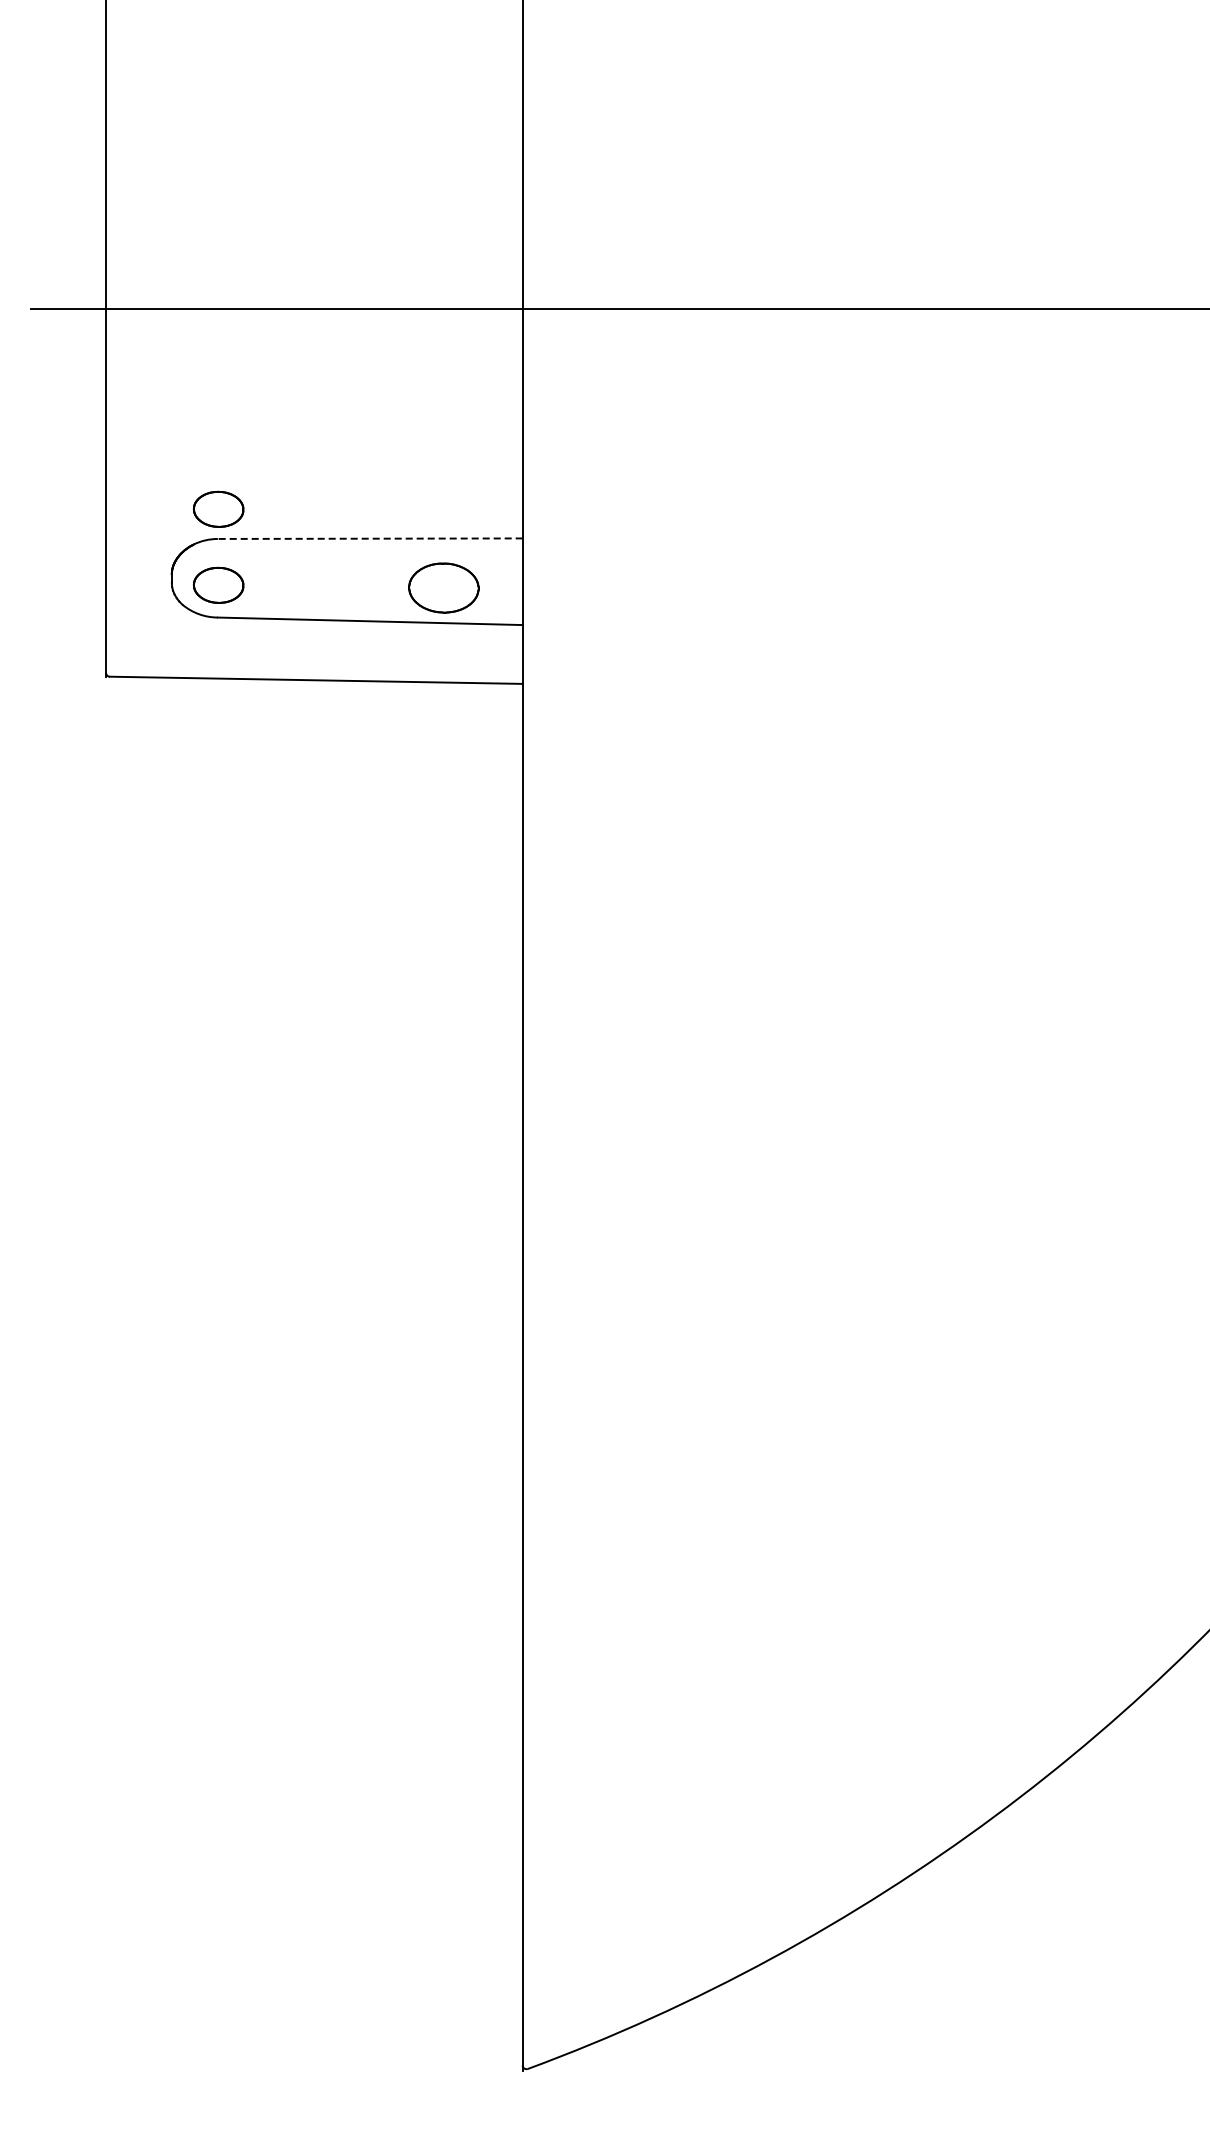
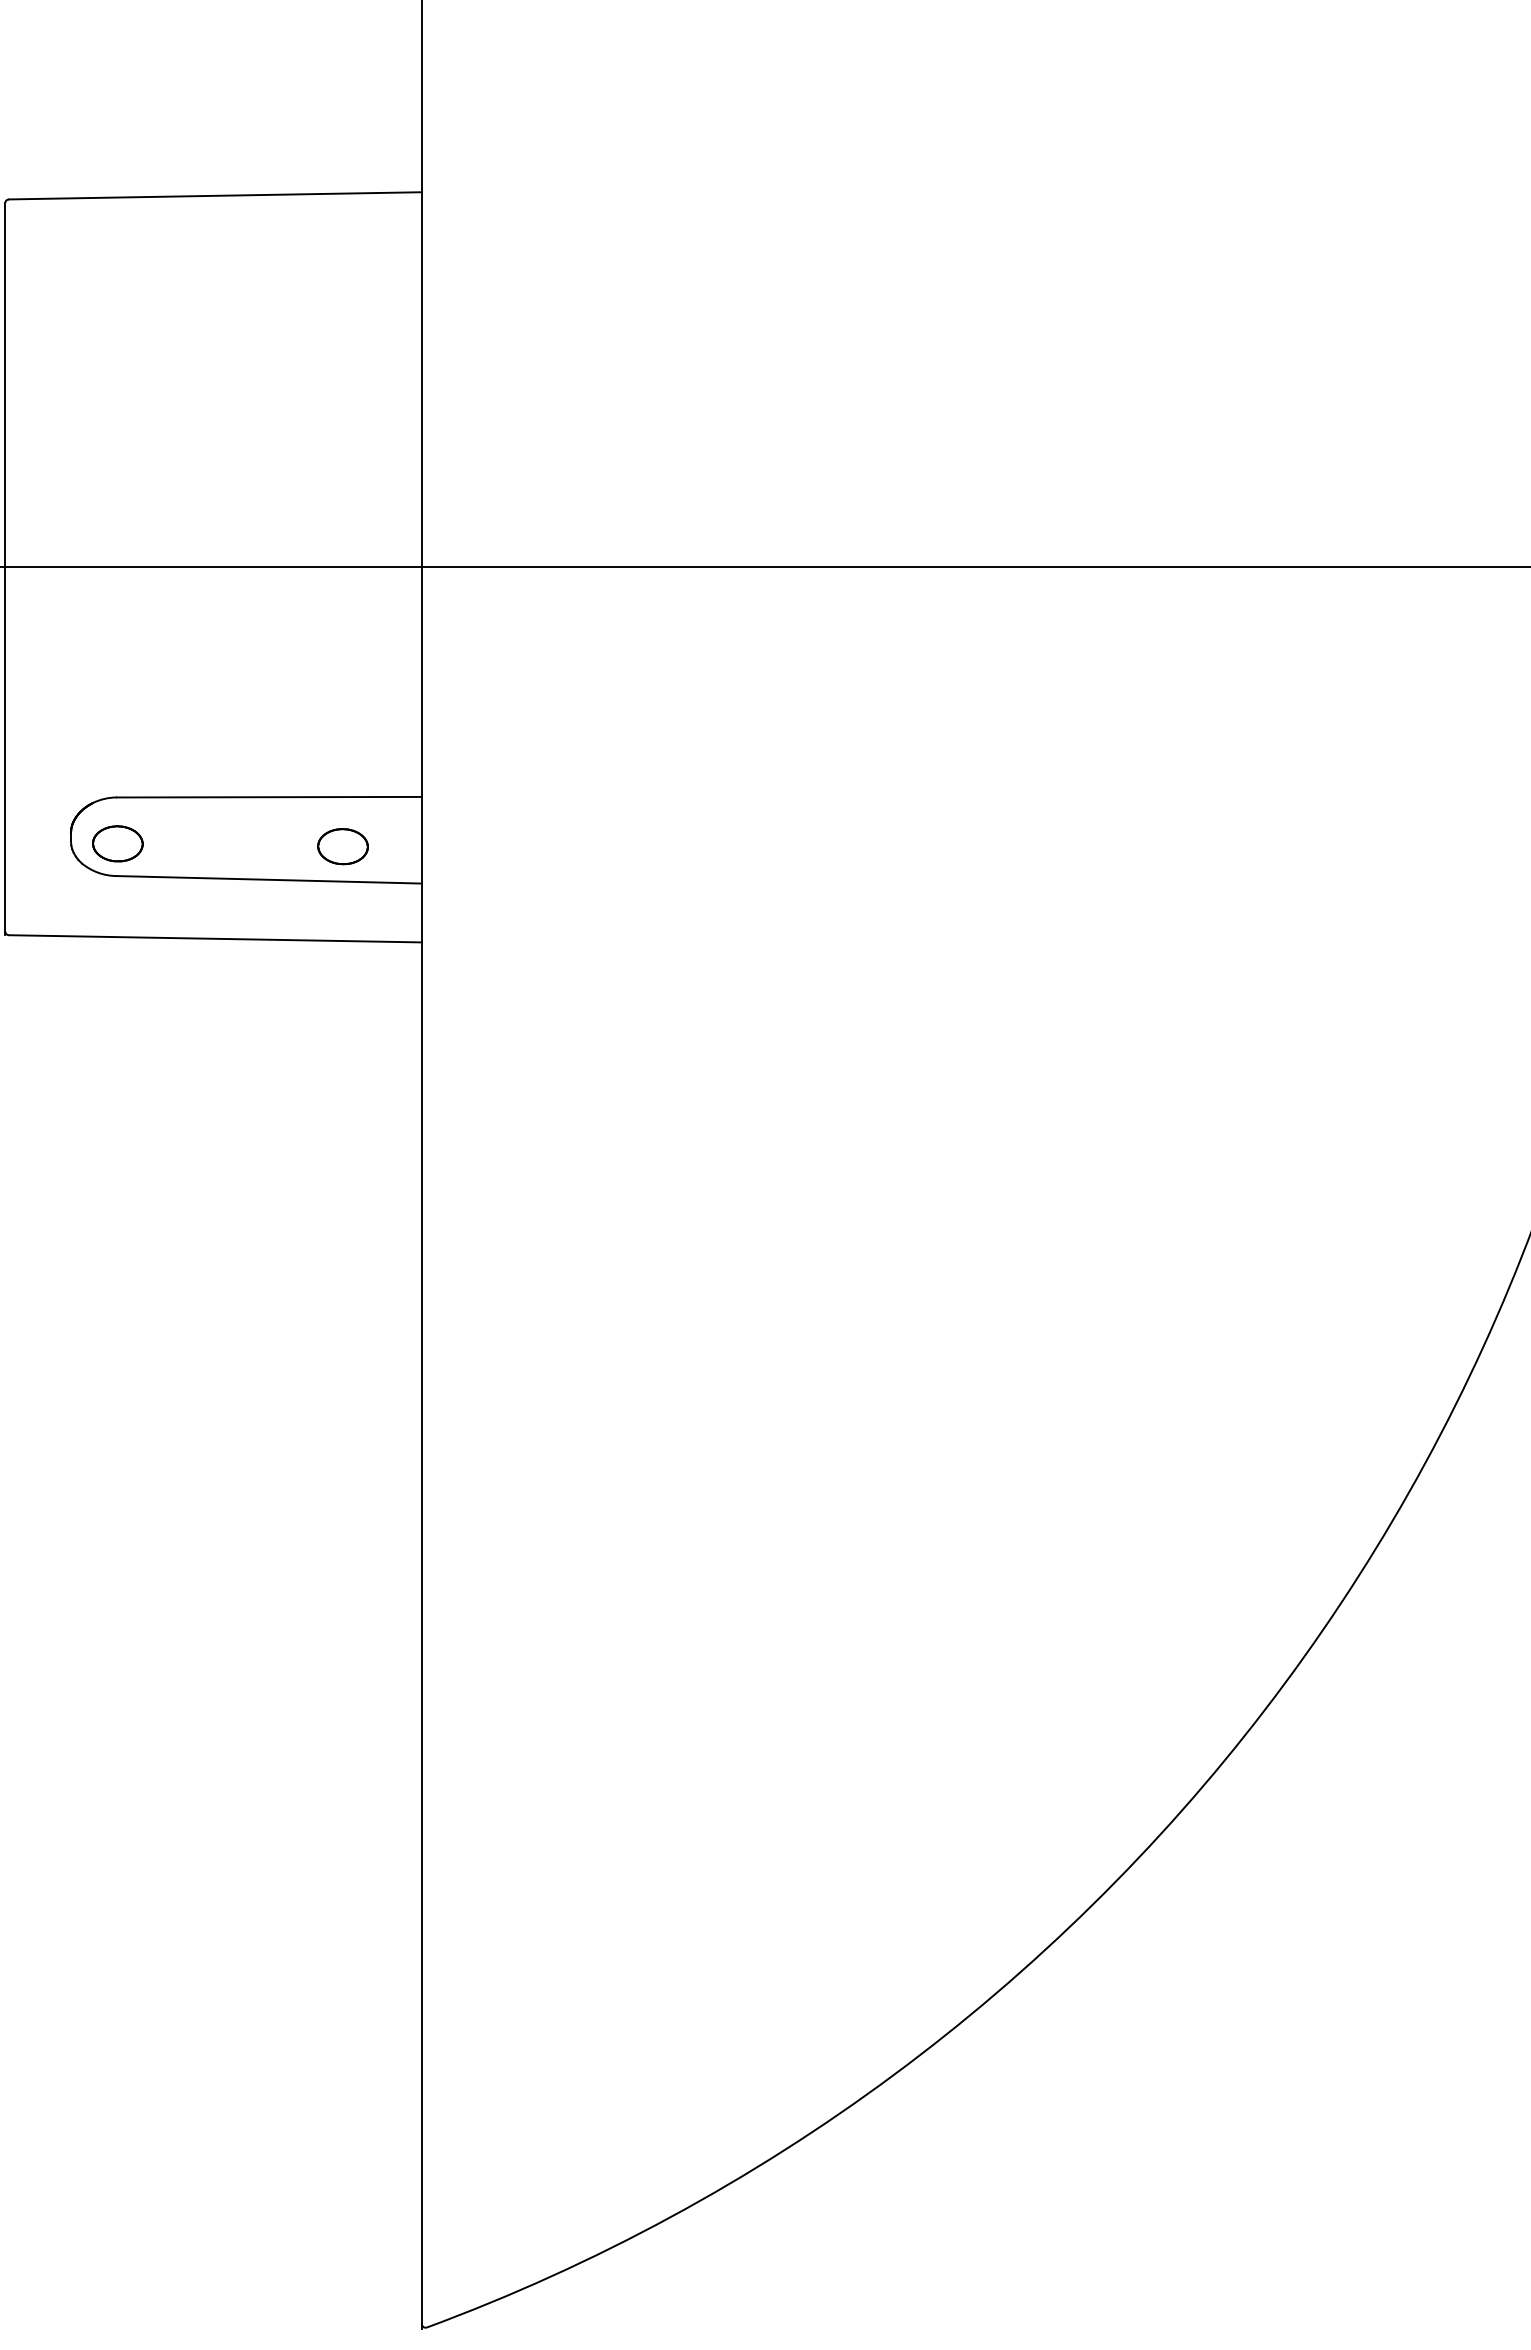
part: (218, 508) -> (117, 767), removed
line: (369, 538) -> (268, 797), dashed -> solid
part: (443, 587) -> (342, 846), size x0.71

